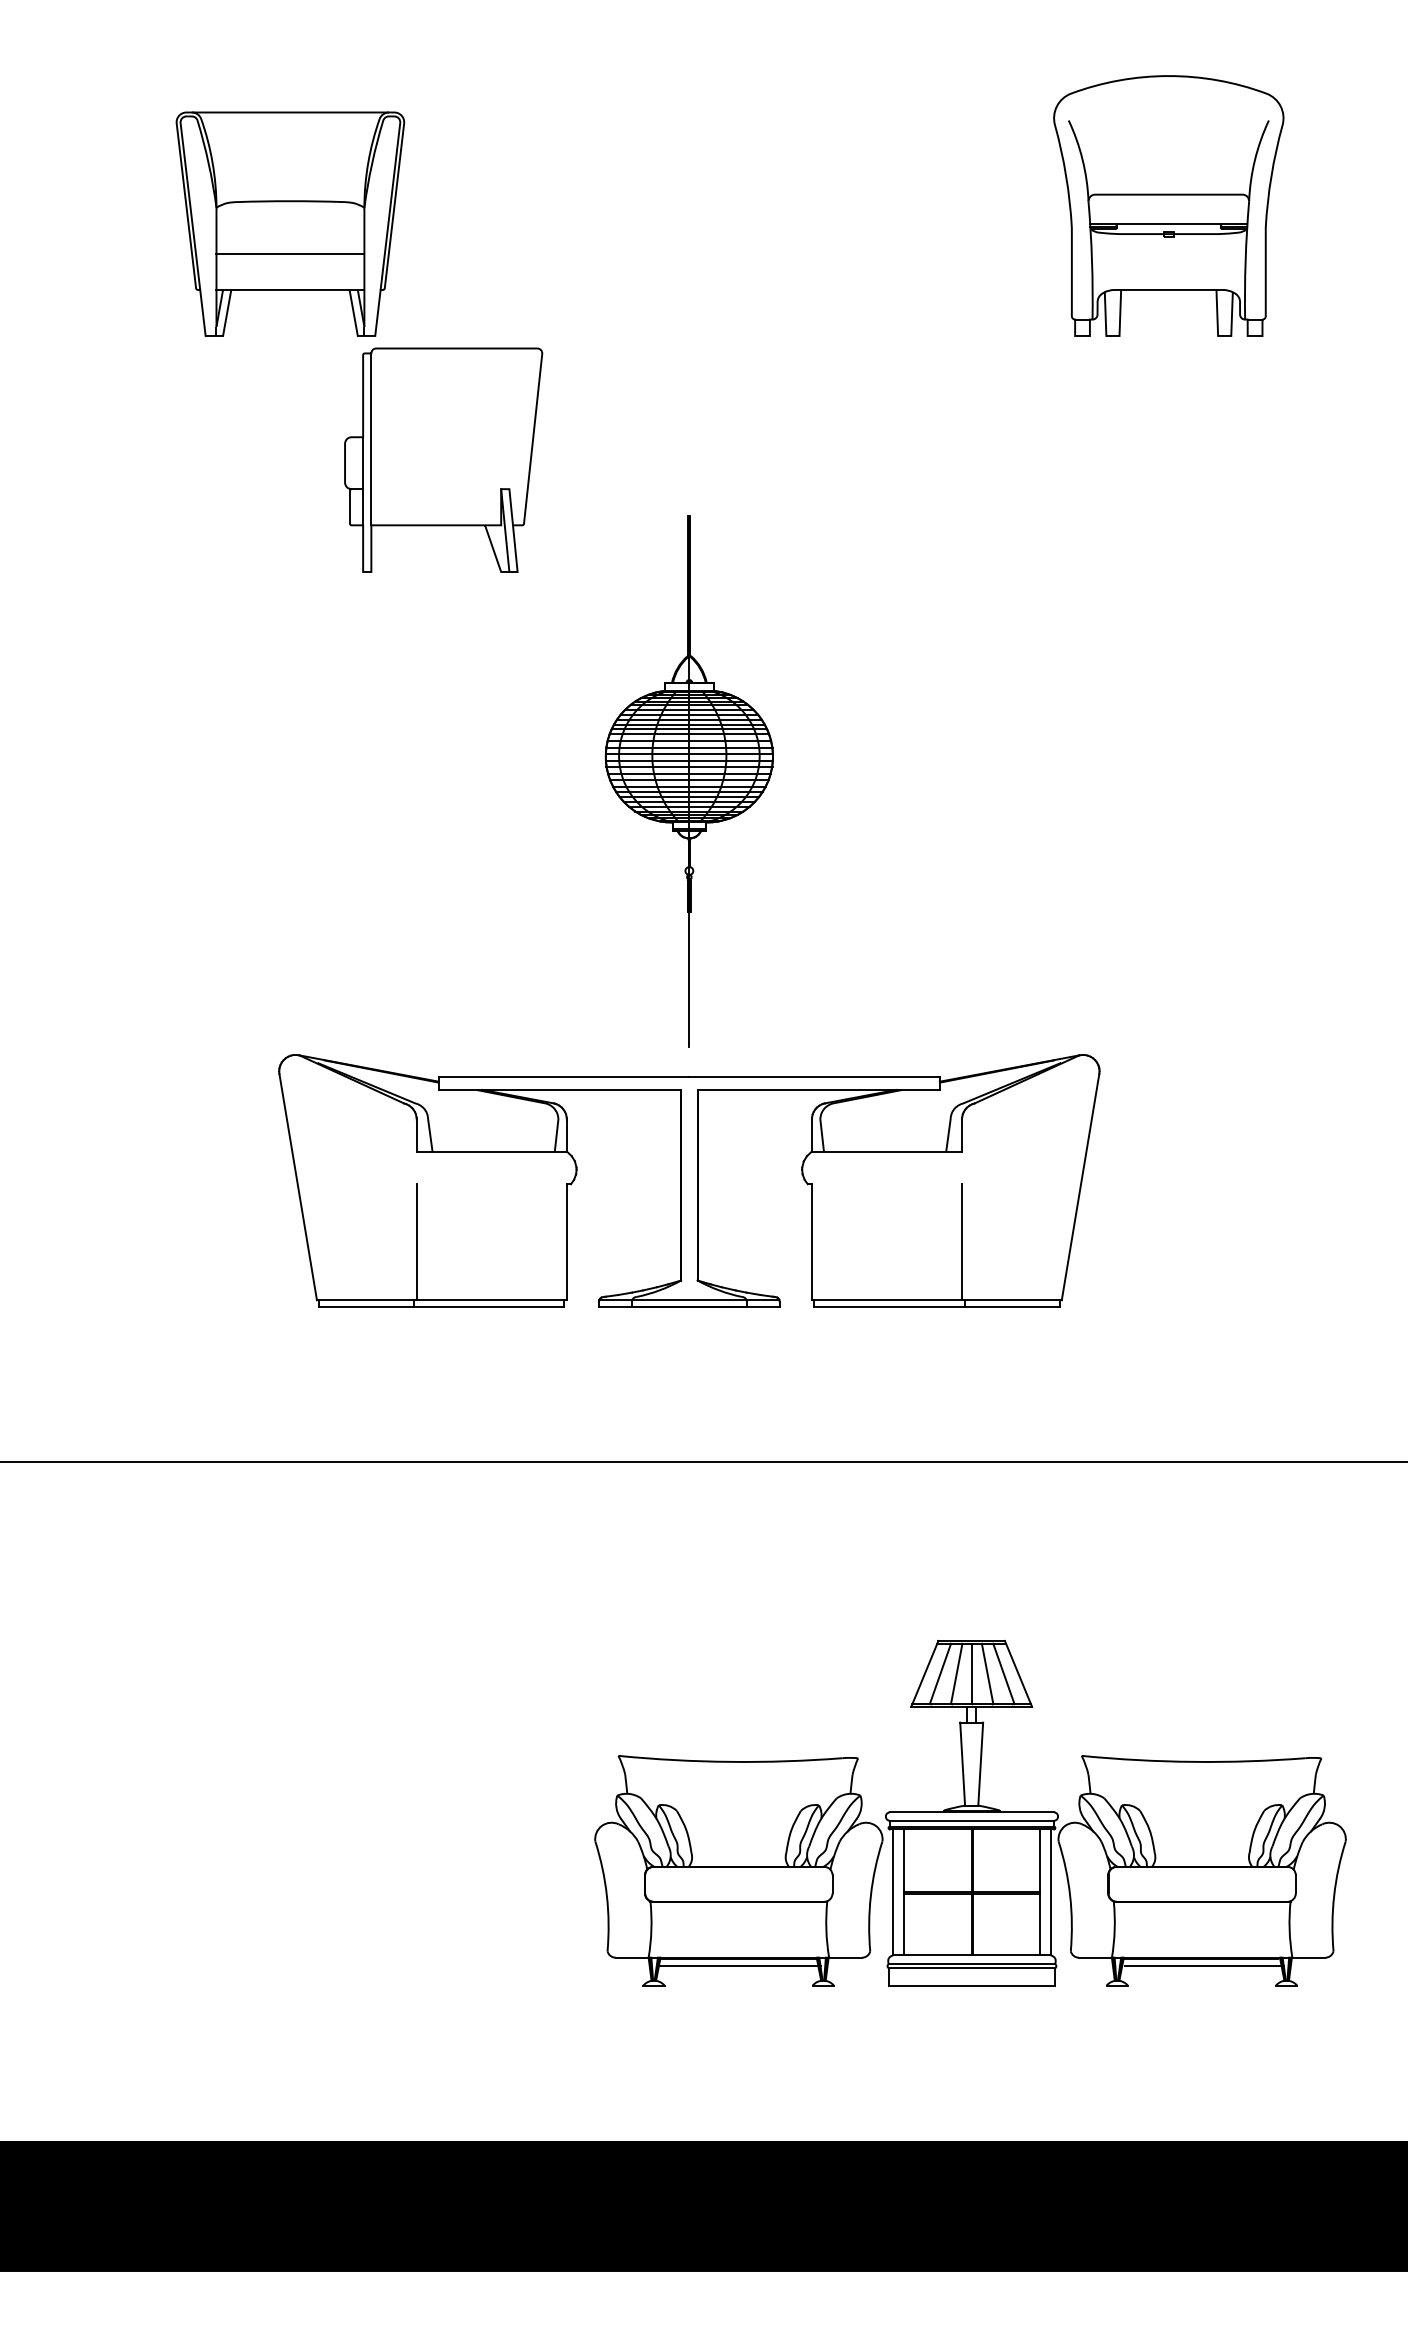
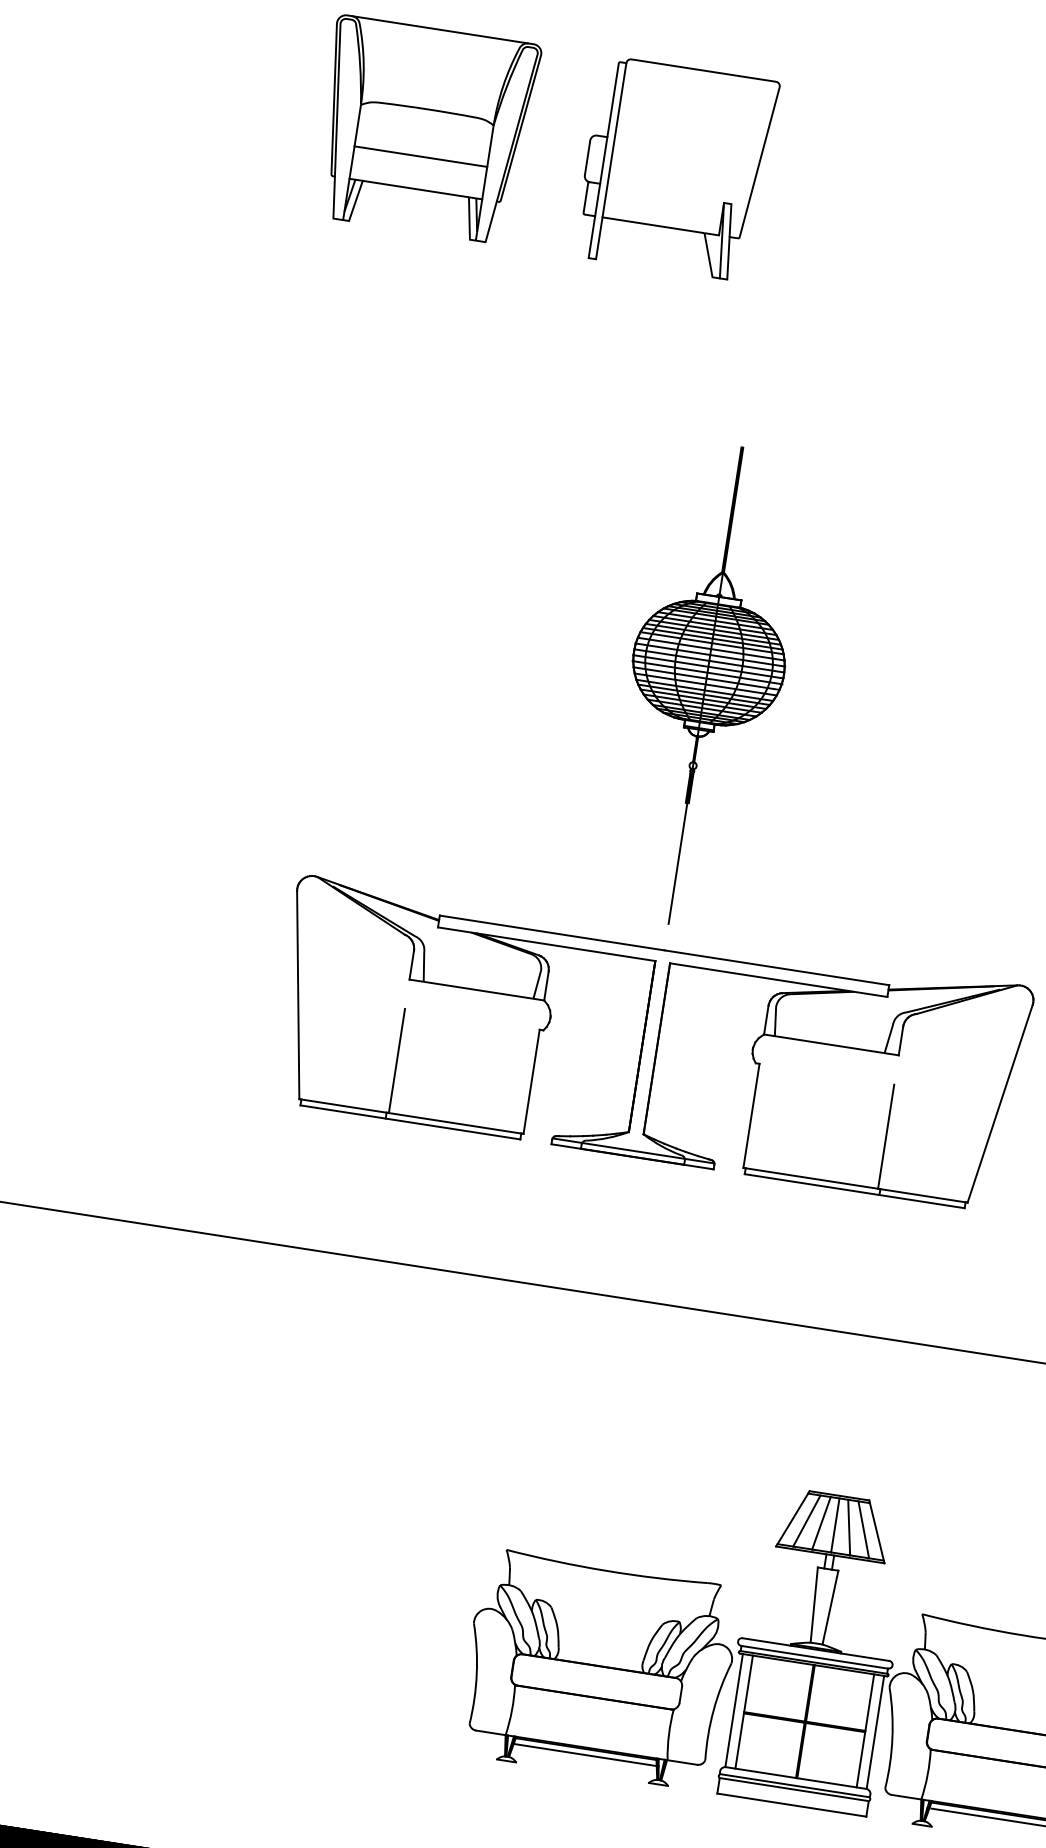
part: (443, 459) -> (676, 168), moved

